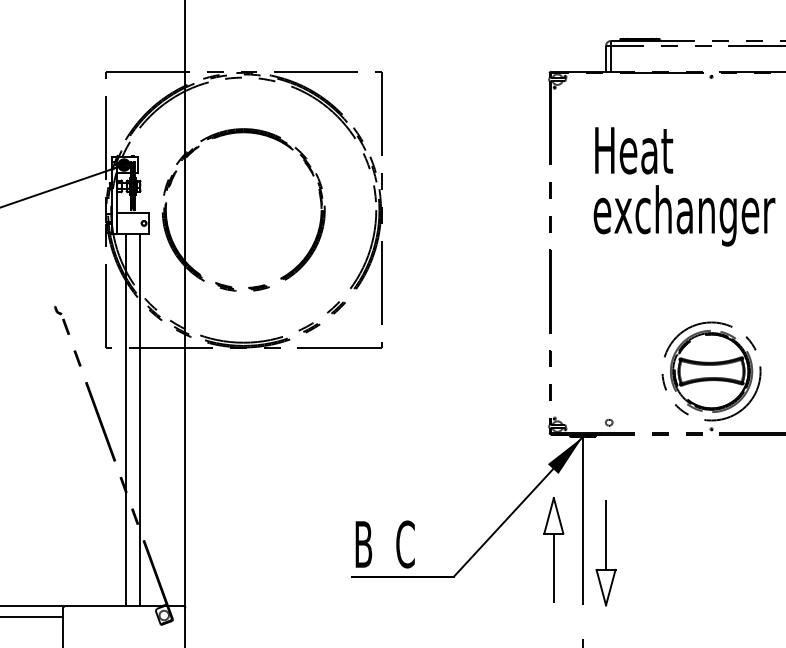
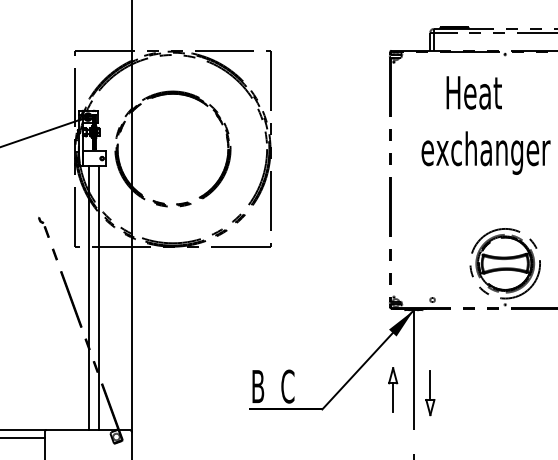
text: (633, 150) -> (473, 92), moved
part: (552, 548) -> (392, 389), size x0.6
part: (606, 552) -> (430, 392), size x0.6

